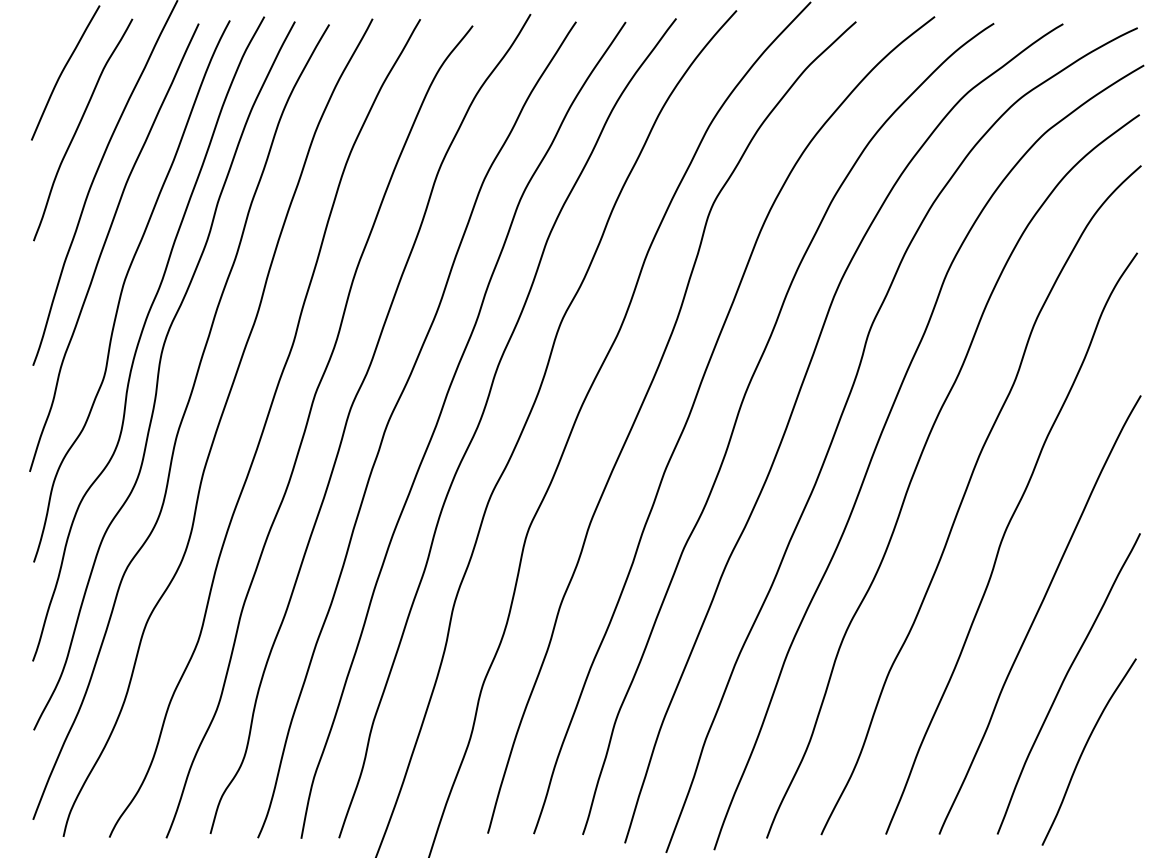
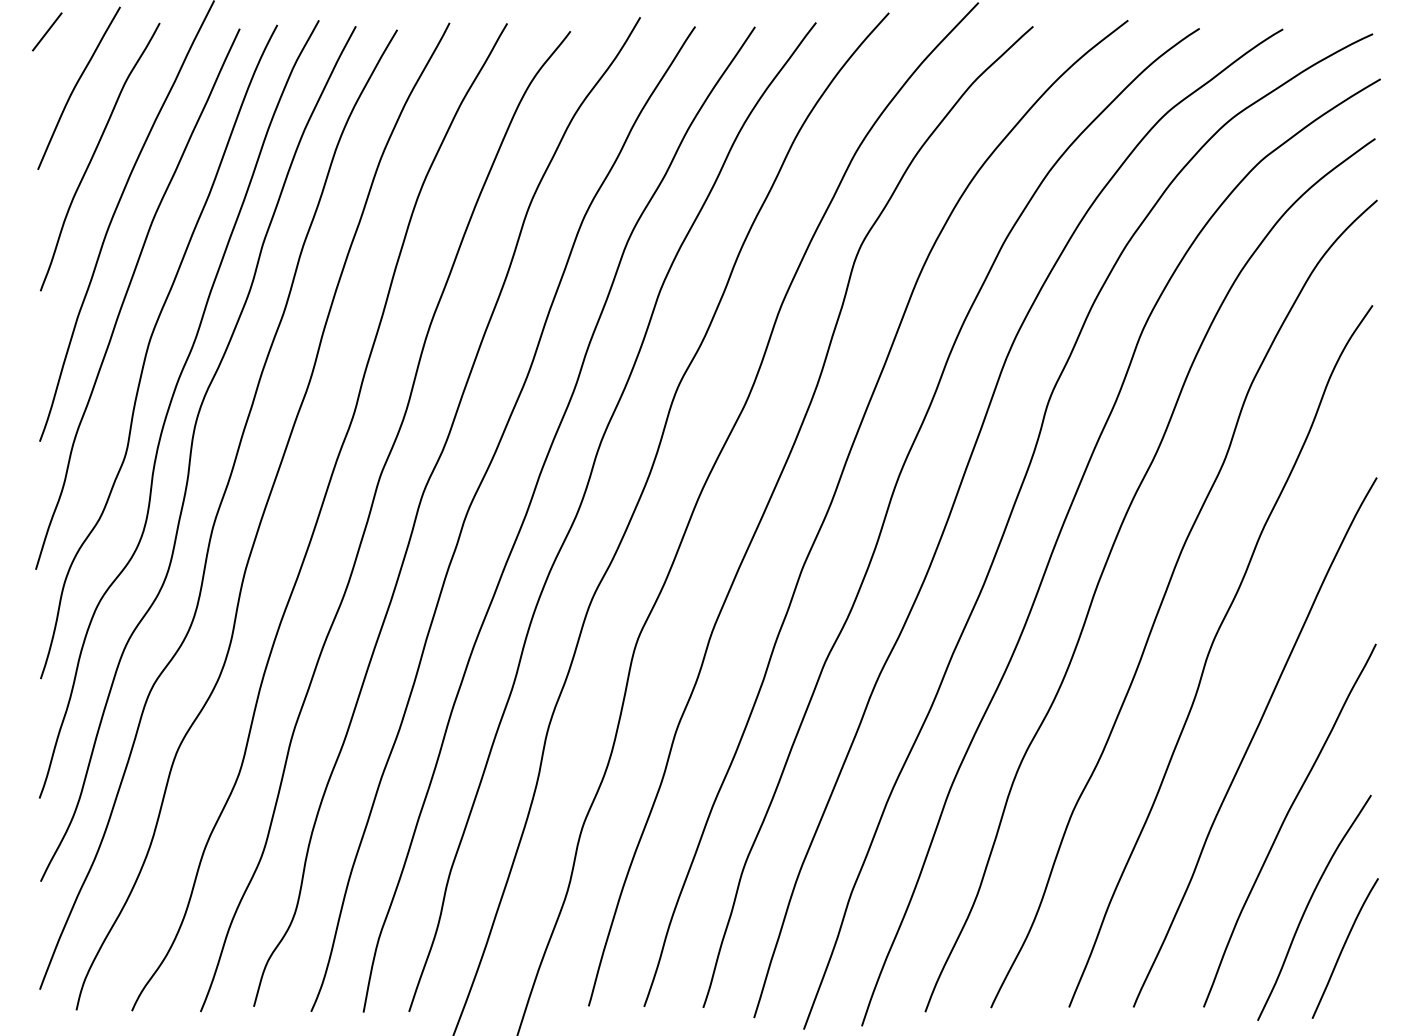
line: (38, 26) -> (46, 32), added
curve: (1114, 784) -> (1344, 947), added

